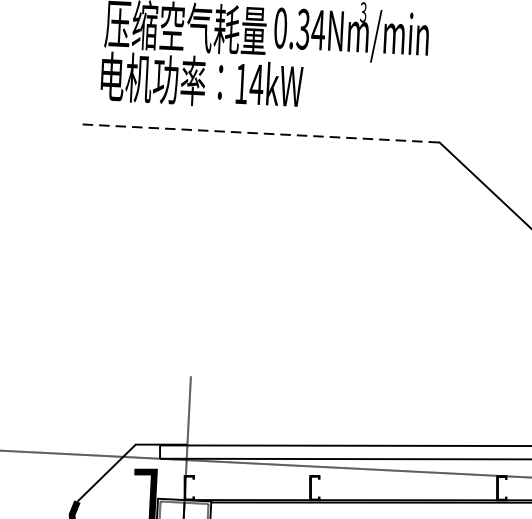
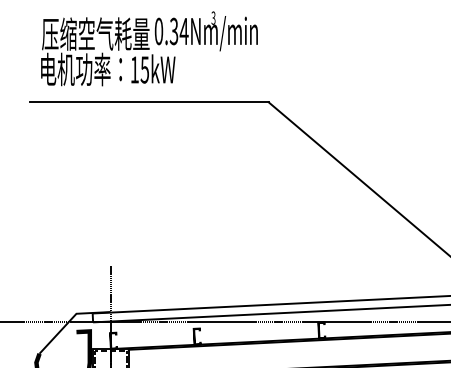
text: (256, 84) -> (144, 69), 14kW -> 15kW
line: (261, 133) -> (149, 102), dashed -> solid

